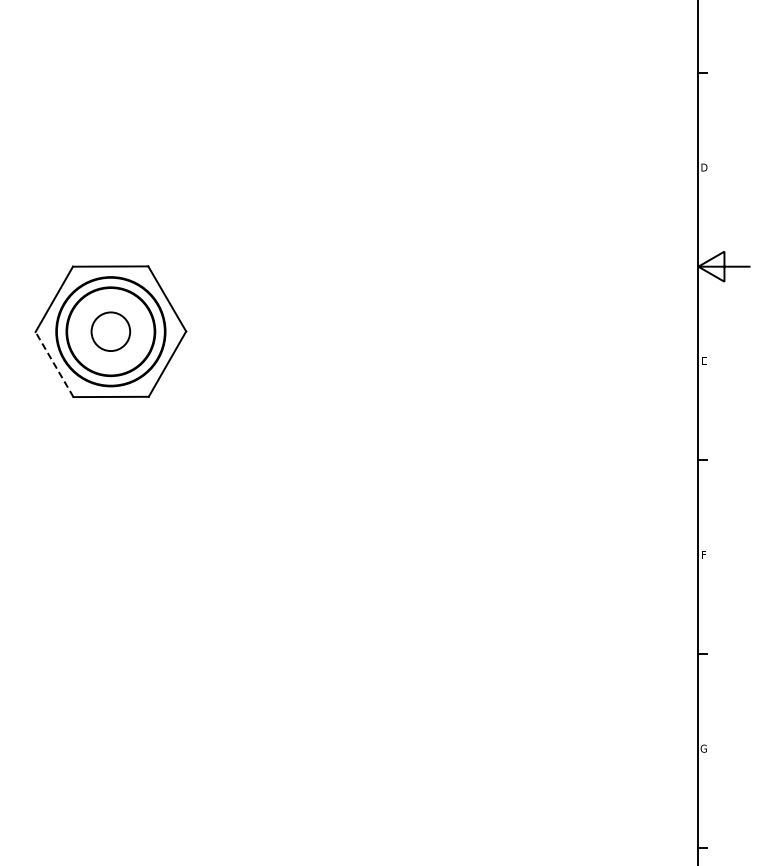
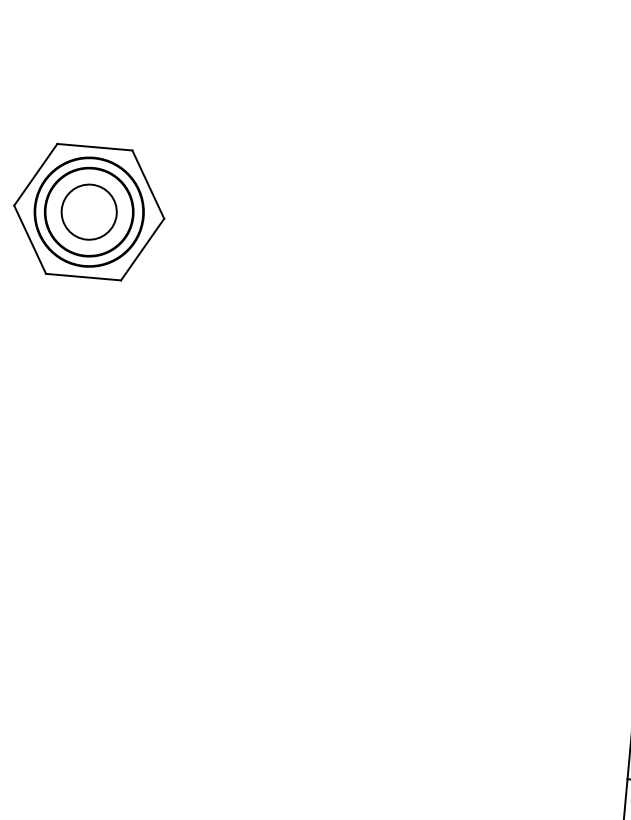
circle: (110, 331) -> (88, 211), size x1.43
line: (54, 364) -> (30, 239), dashed -> solid

